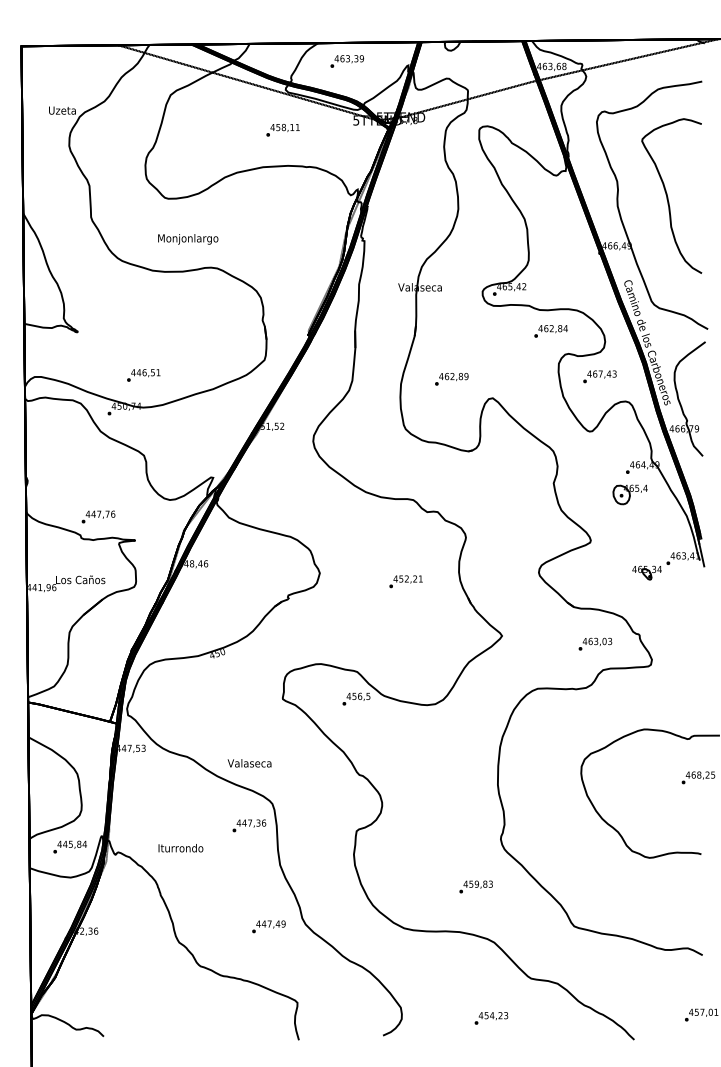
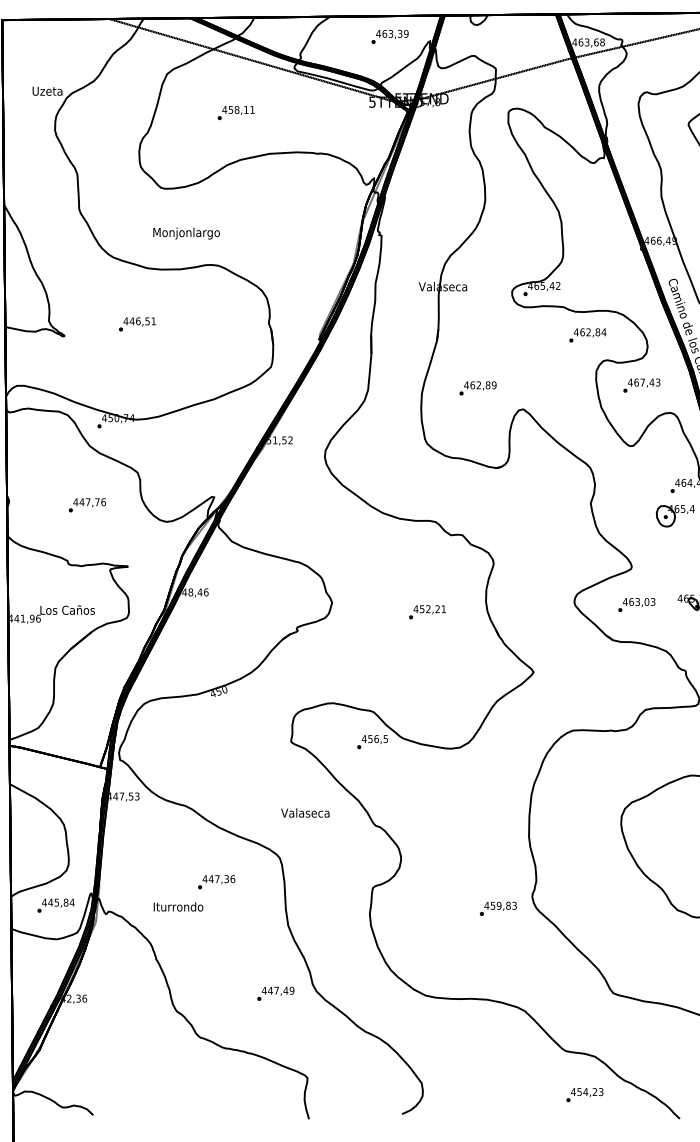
text: (346, 61) -> (389, 36), moved
text: (282, 130) -> (235, 113), moved
text: (143, 375) -> (137, 324), moved
text: (98, 516) -> (87, 504), moved
text: (595, 643) -> (636, 604), moved
text: (249, 763) -> (305, 813), moved
text: (249, 825) -> (216, 881), moved
text: (475, 886) -> (497, 908), moved
text: (491, 1018) -> (584, 1095), moved

